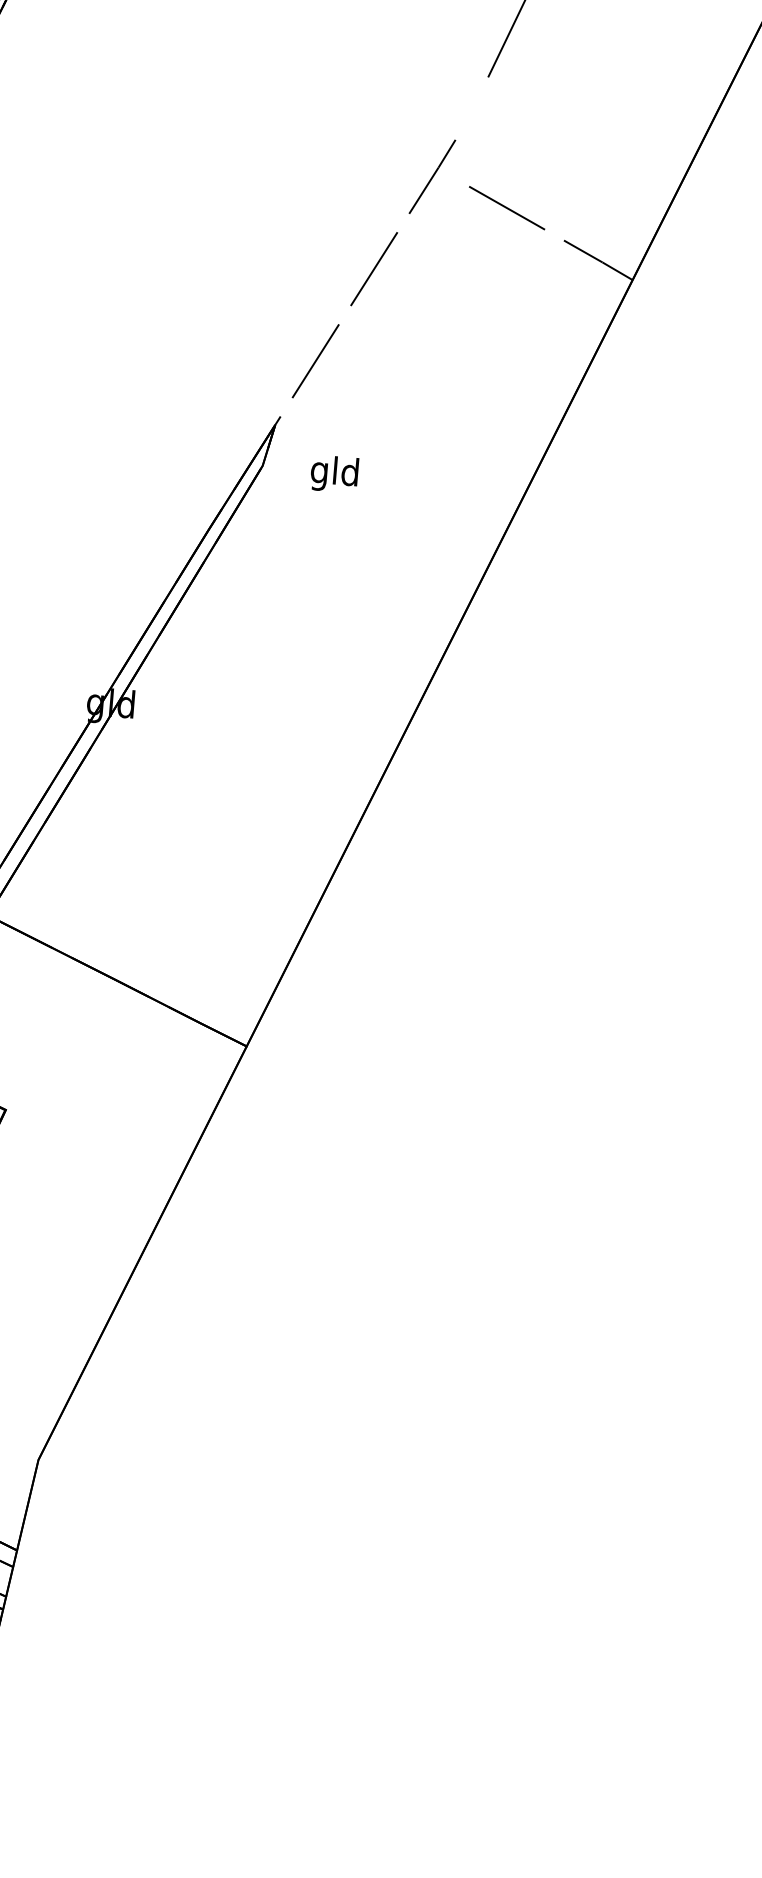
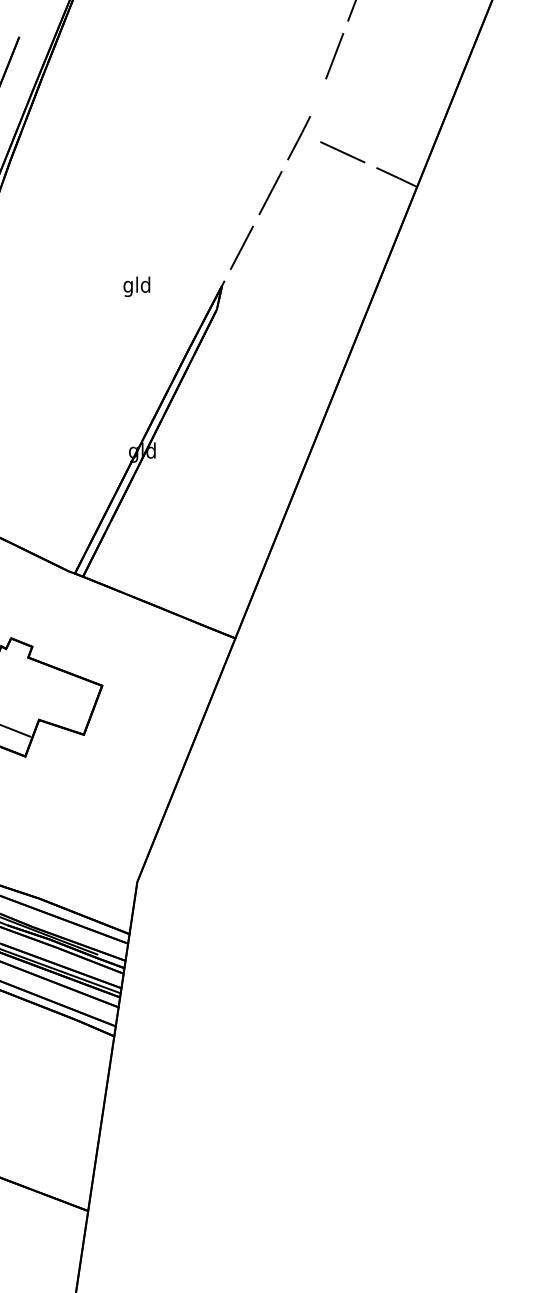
text: (333, 473) -> (136, 286), moved

